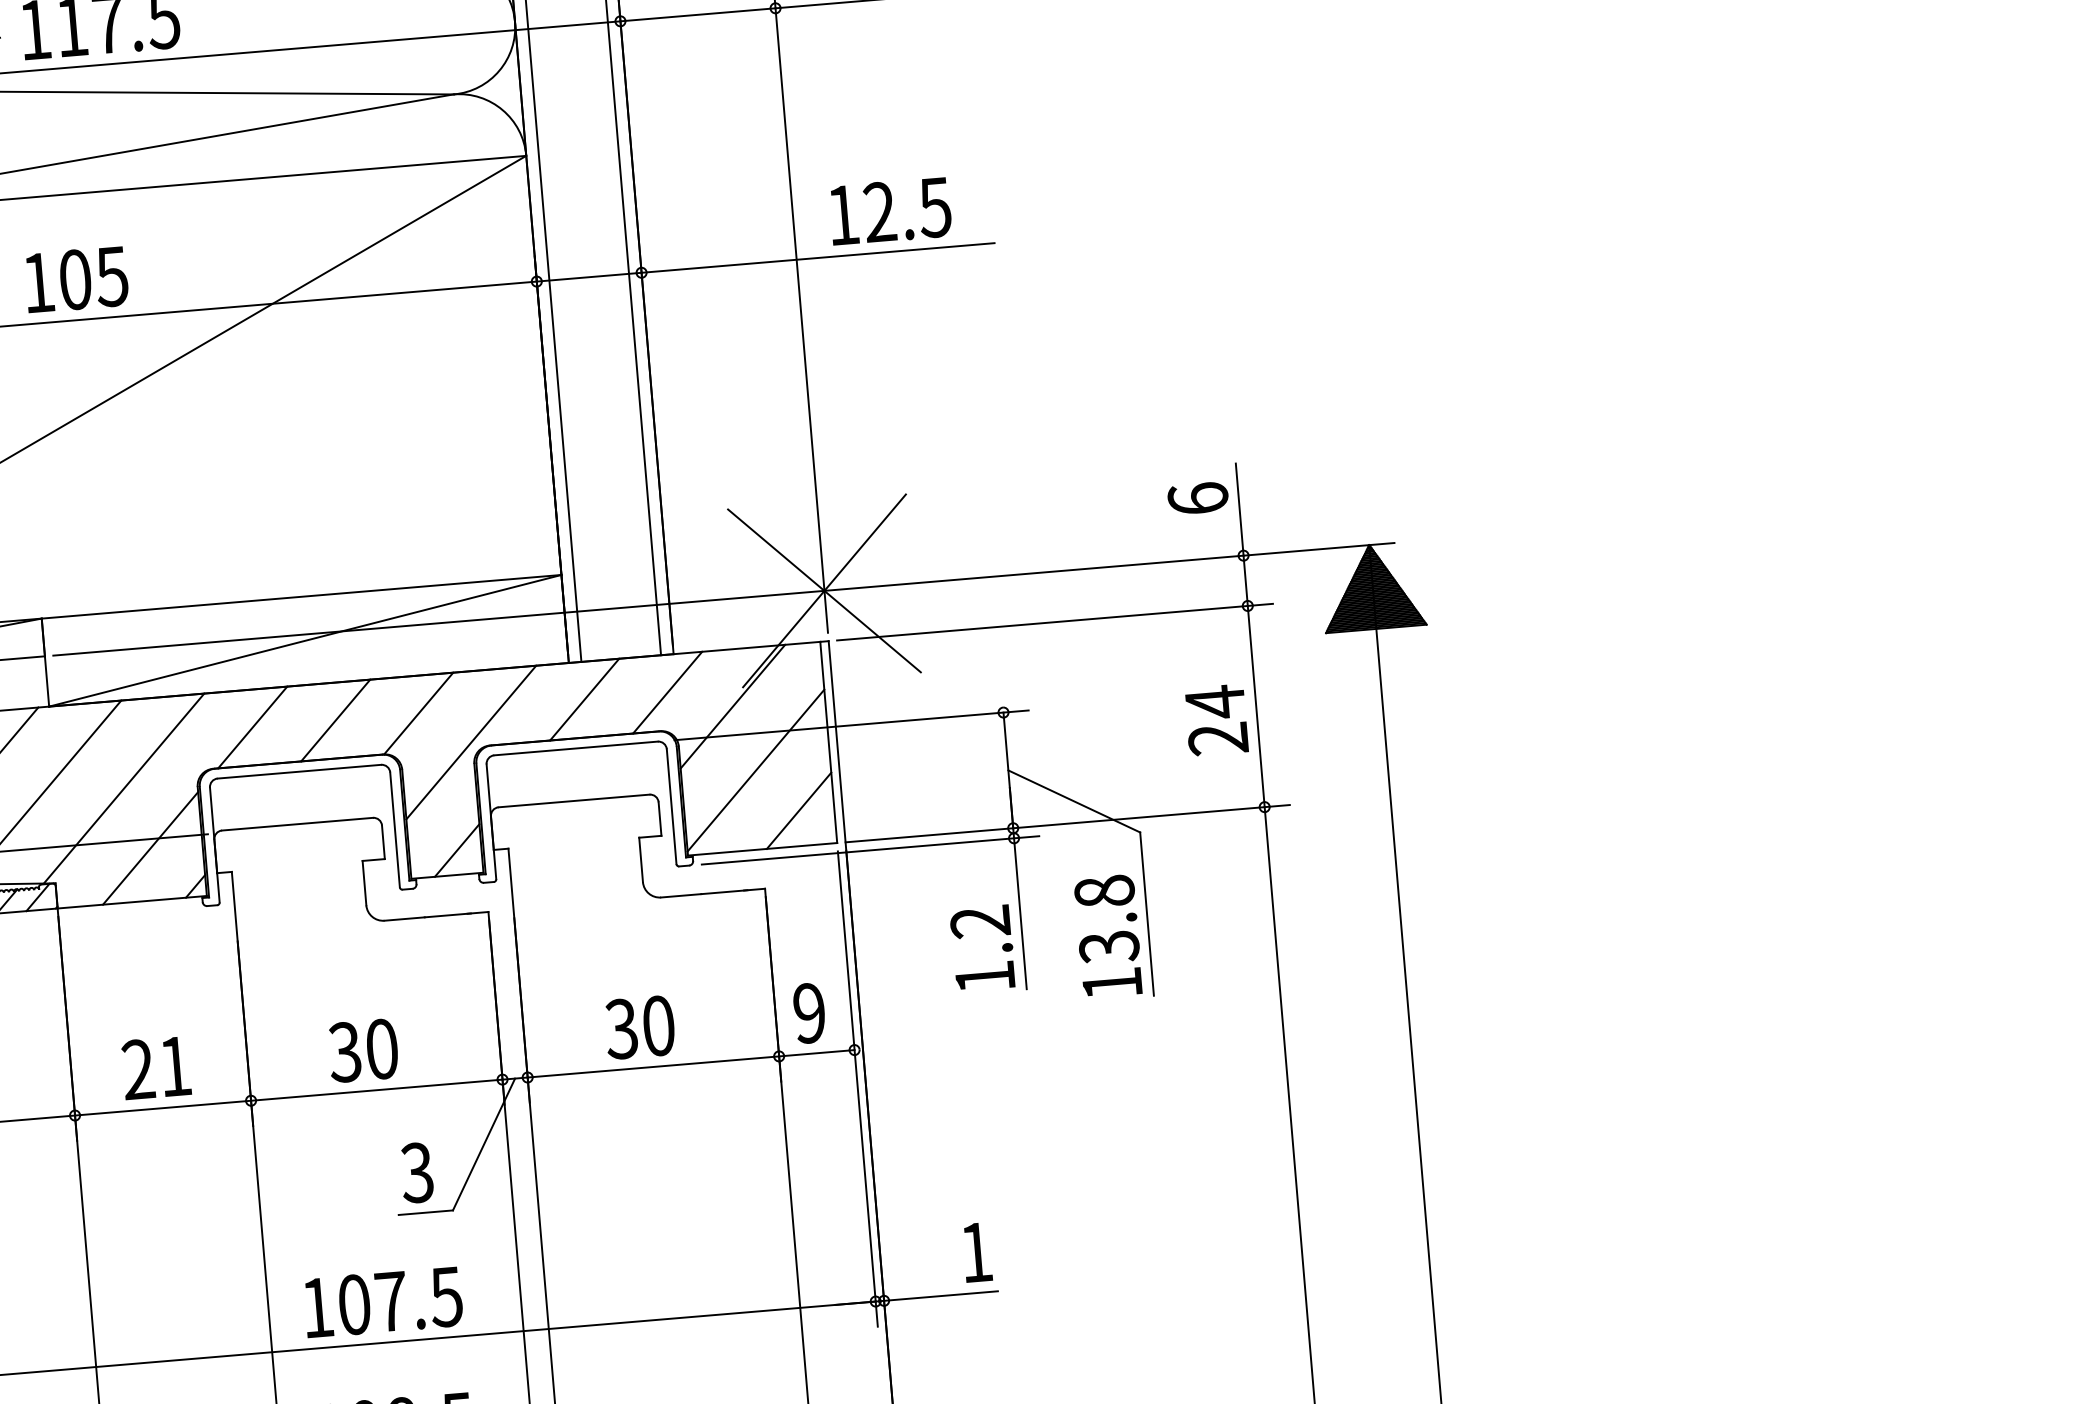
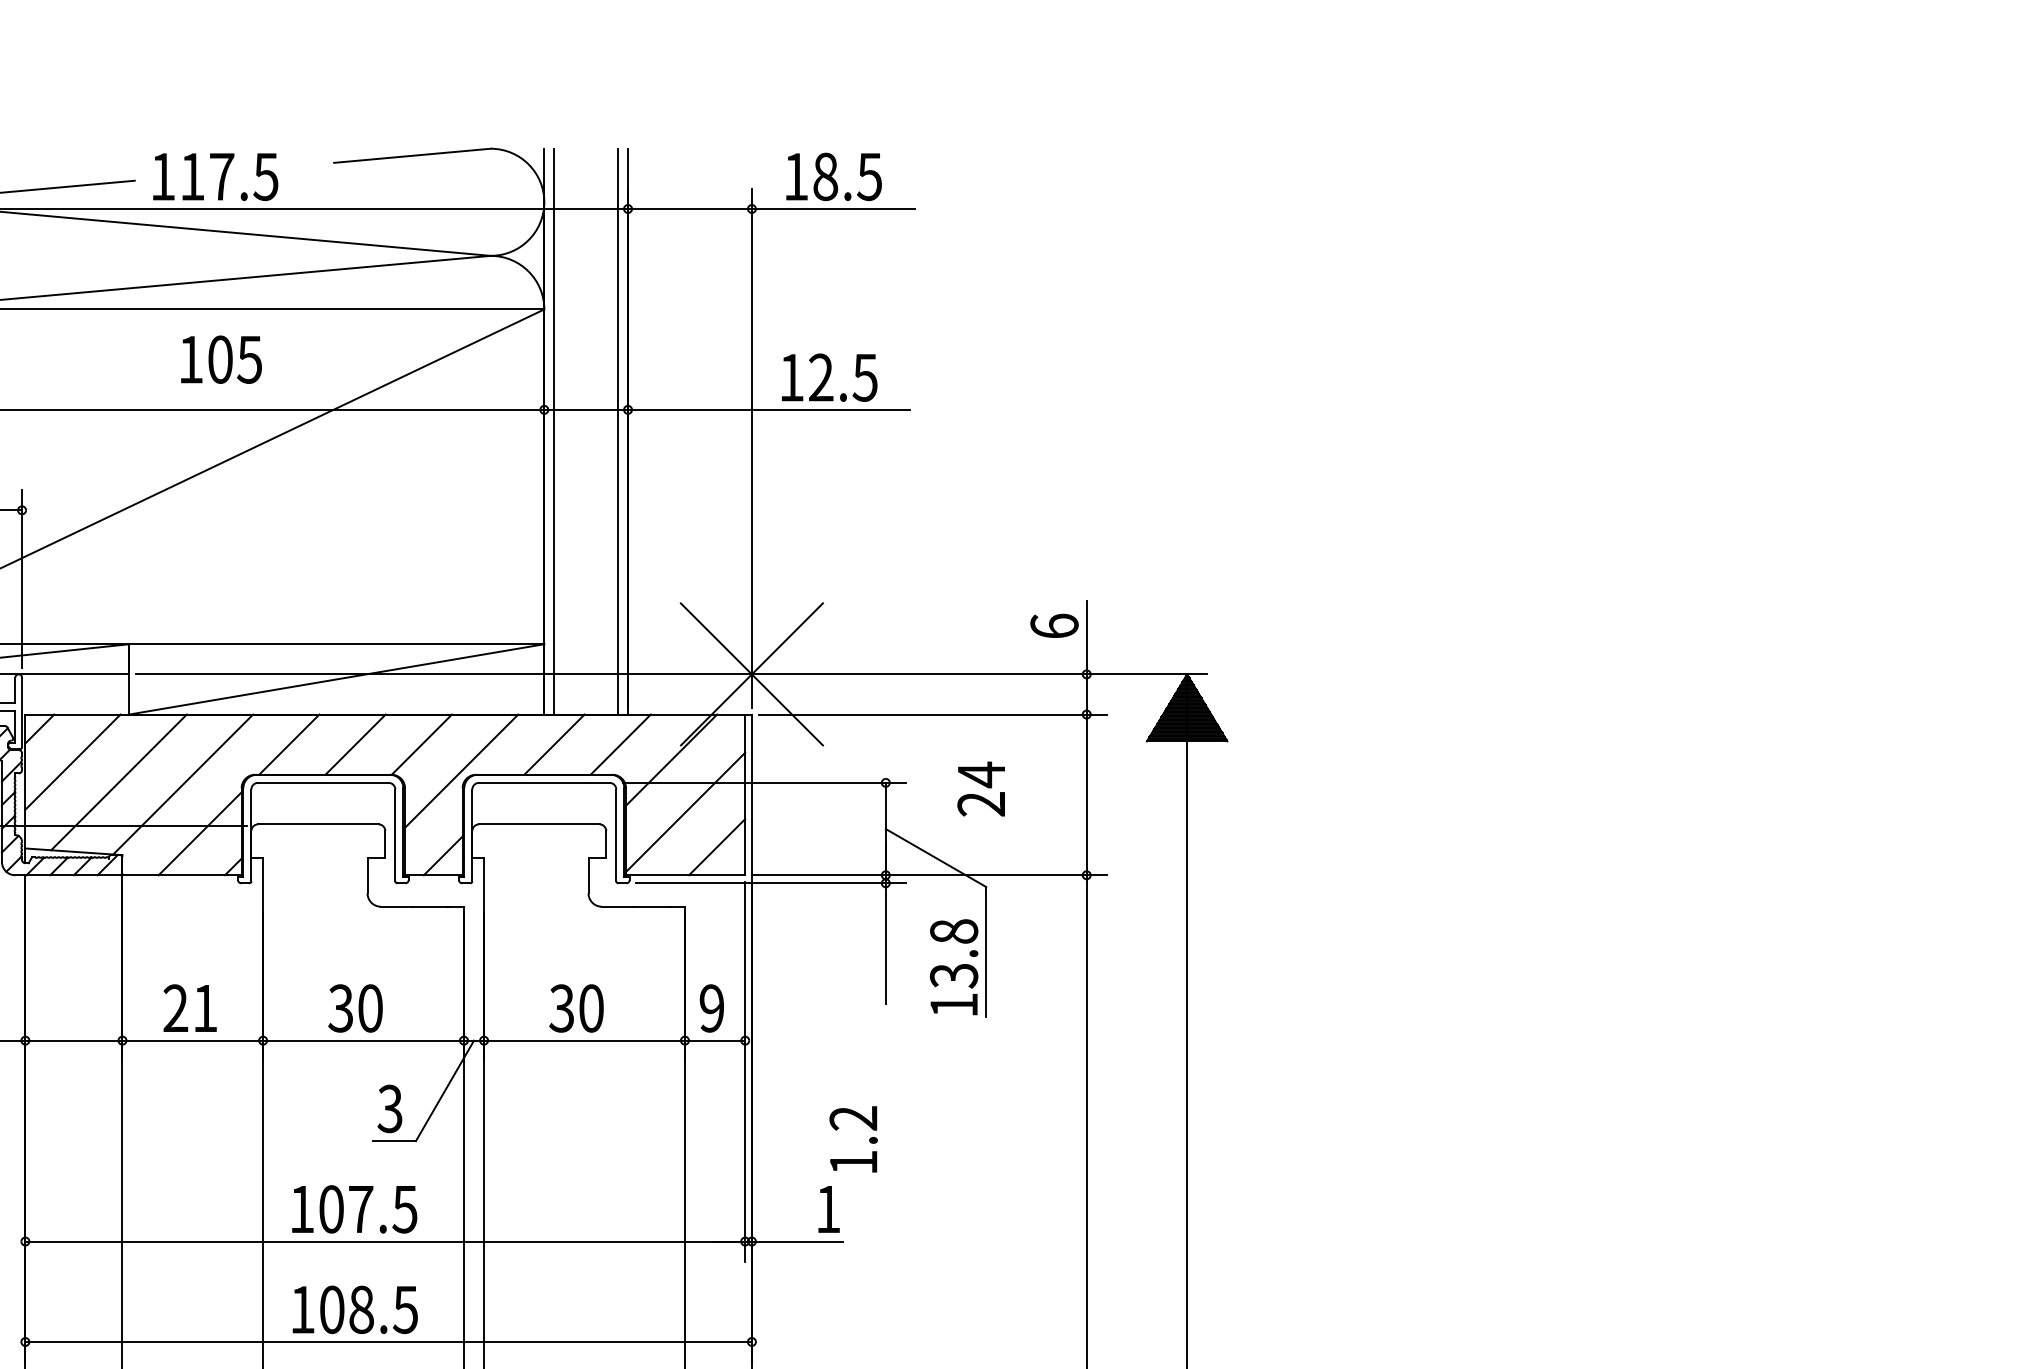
text: (76, 279) -> (221, 359), moved
text: (1215, 719) -> (980, 788), moved
text: (982, 948) -> (853, 1139), moved

